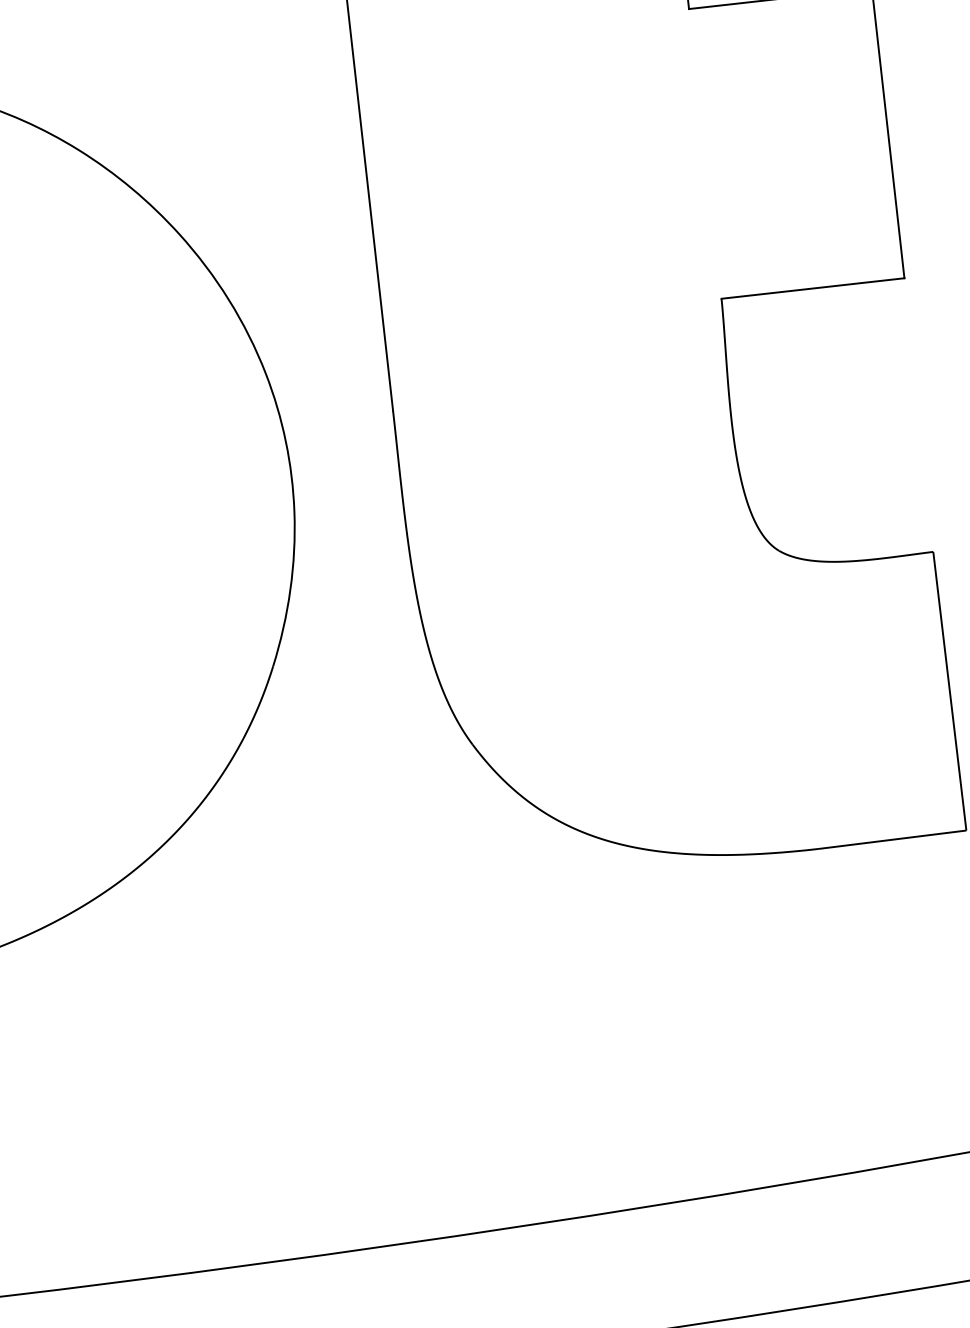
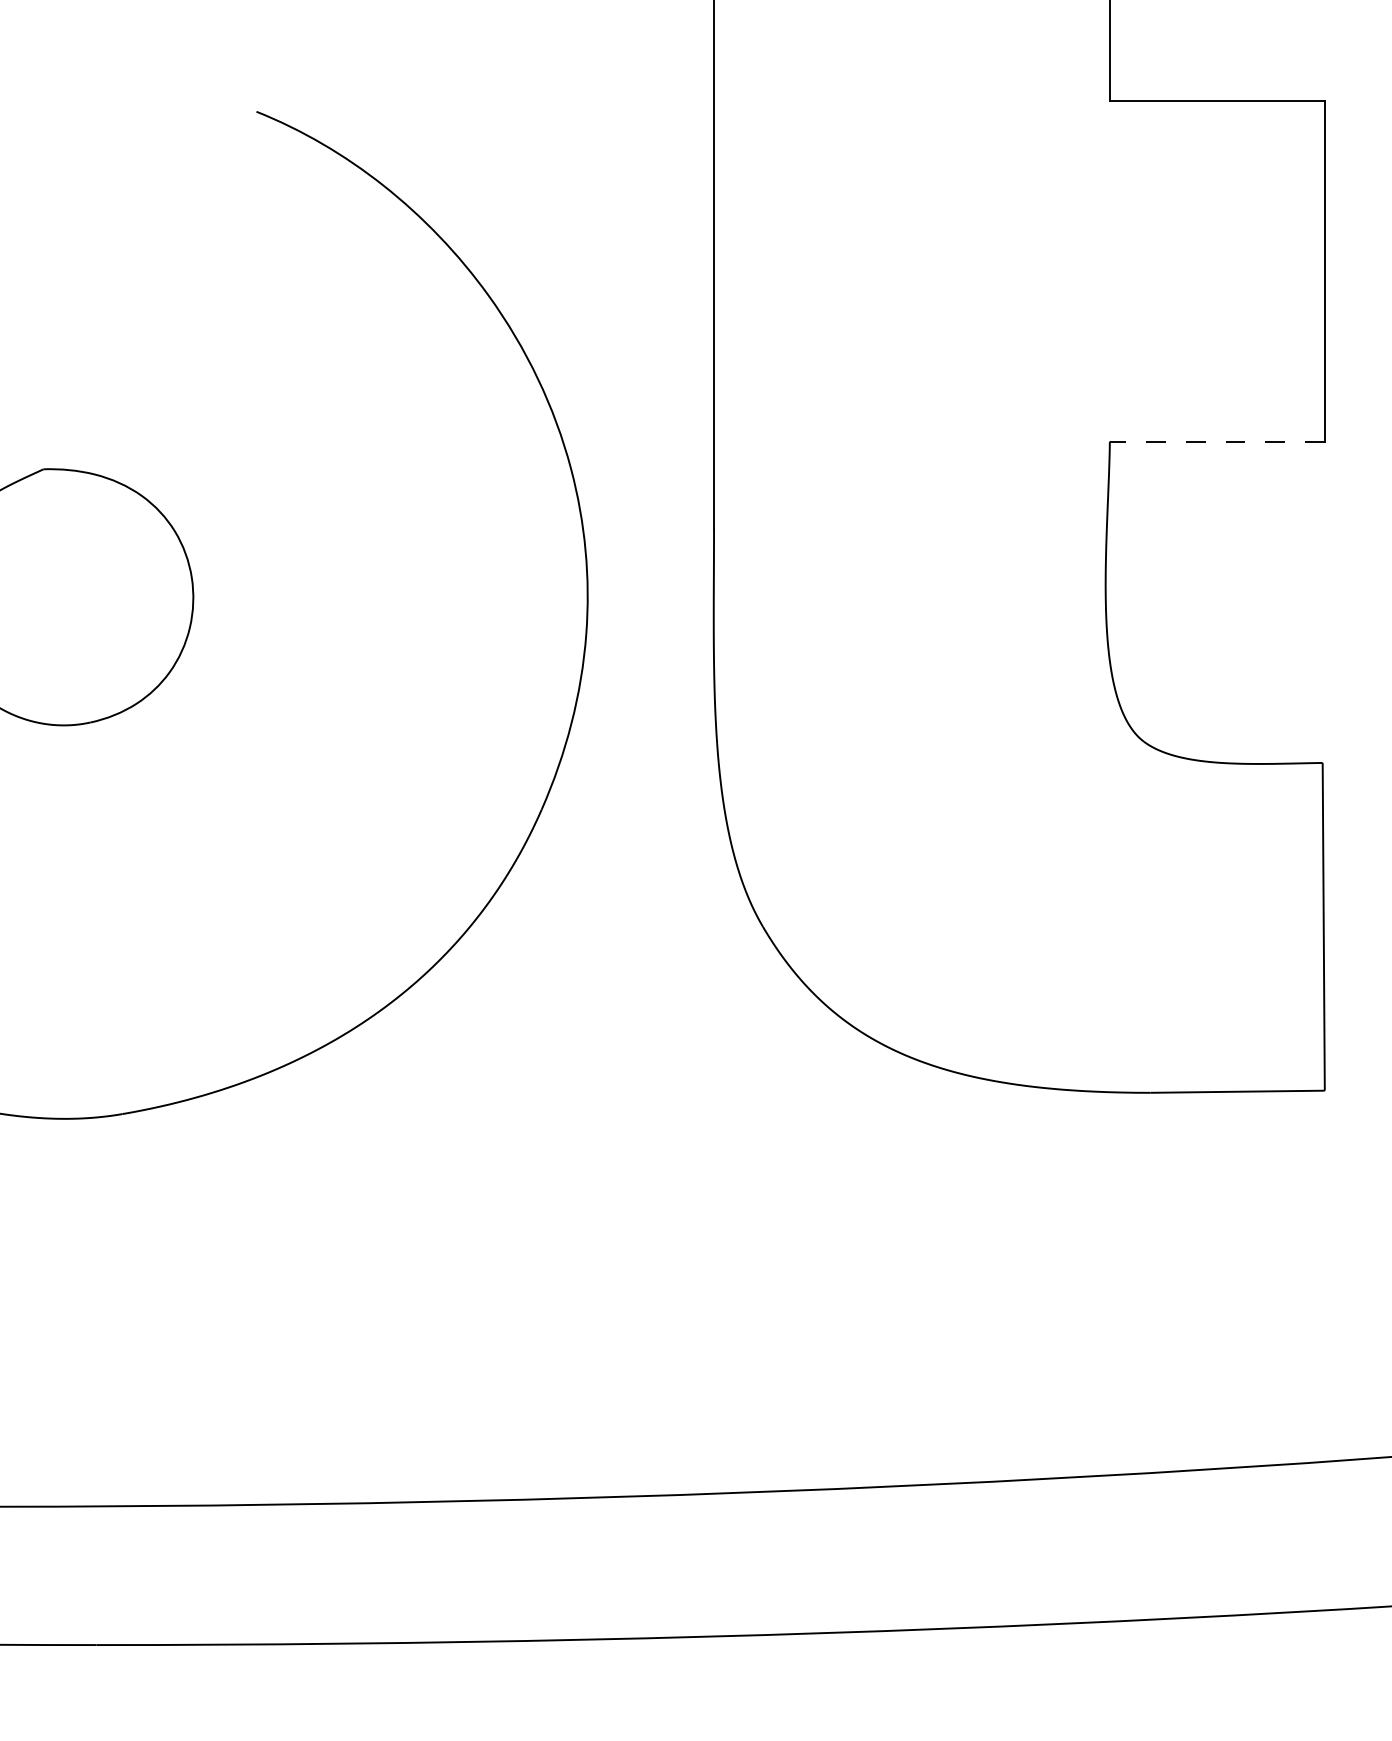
line: (812, 288) -> (1216, 441), solid -> dashed

